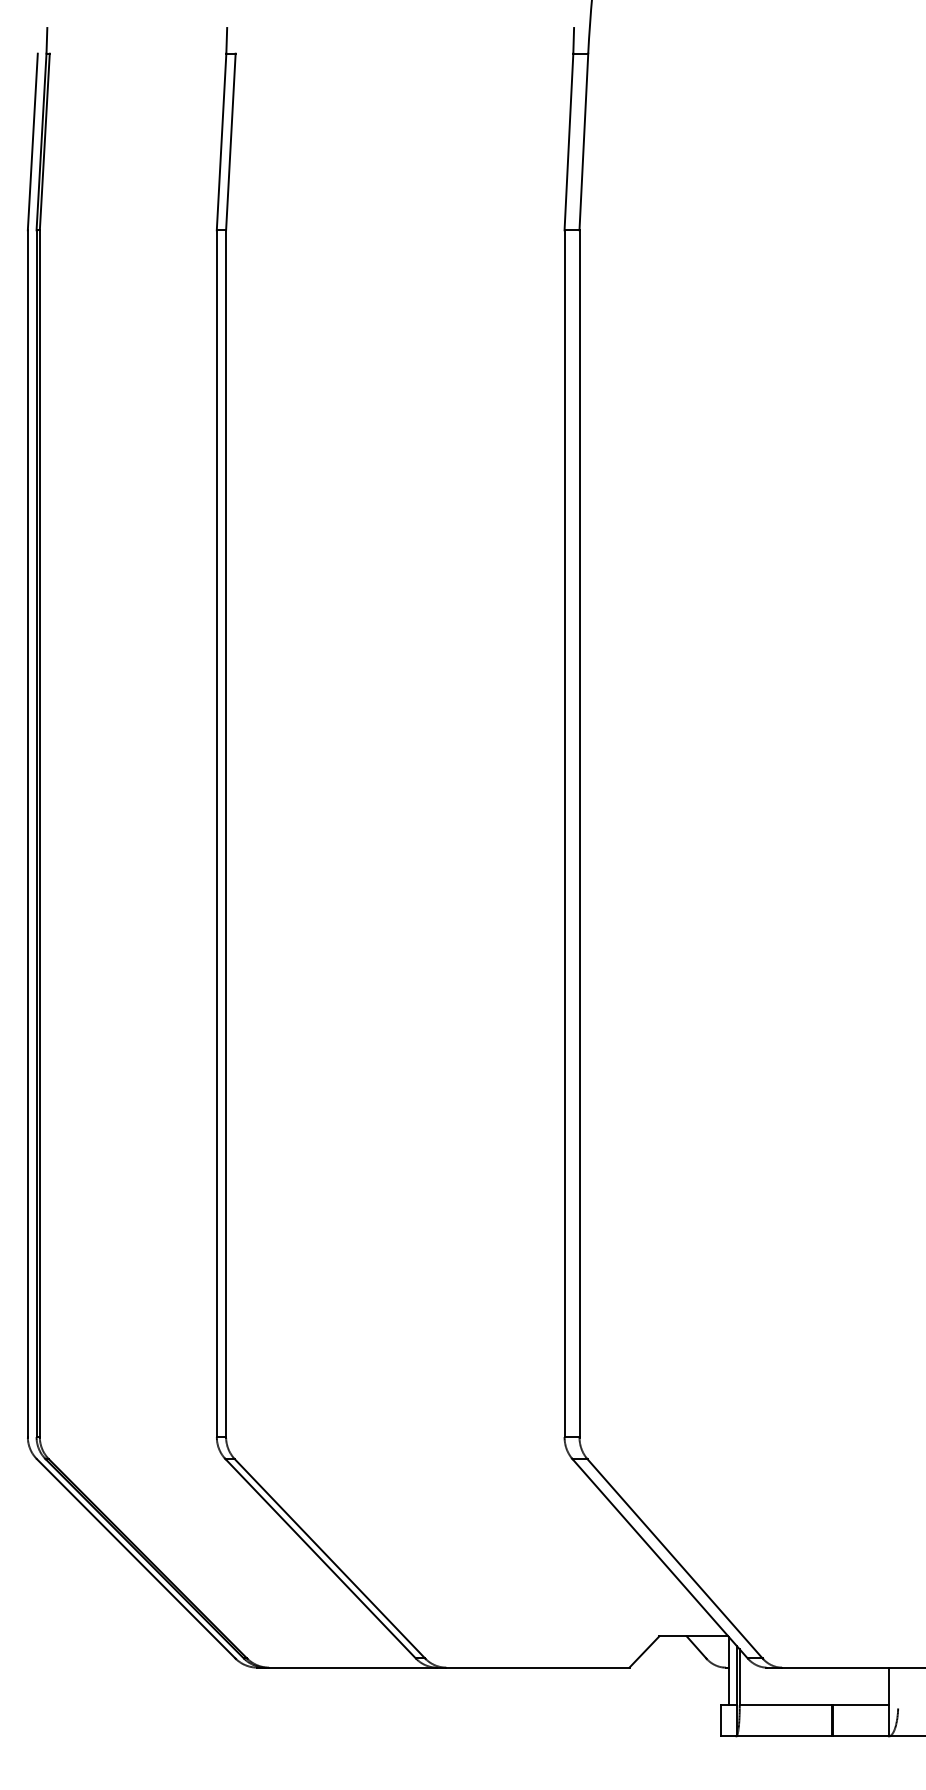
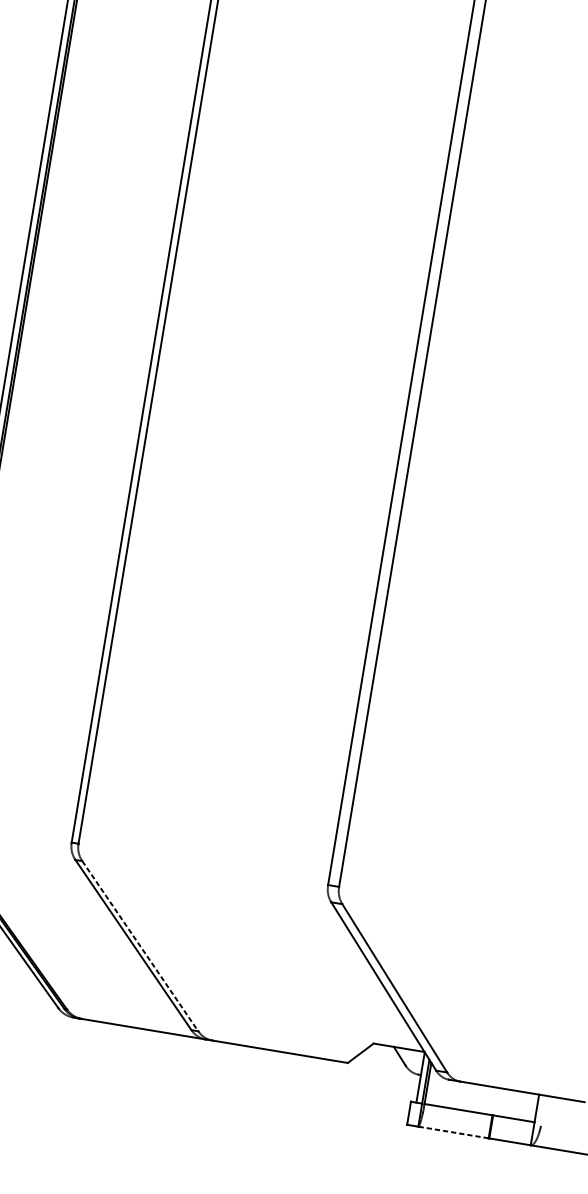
line: (330, 1558) -> (140, 946), solid -> dashed
line: (784, 1736) -> (453, 1132), solid -> dashed

